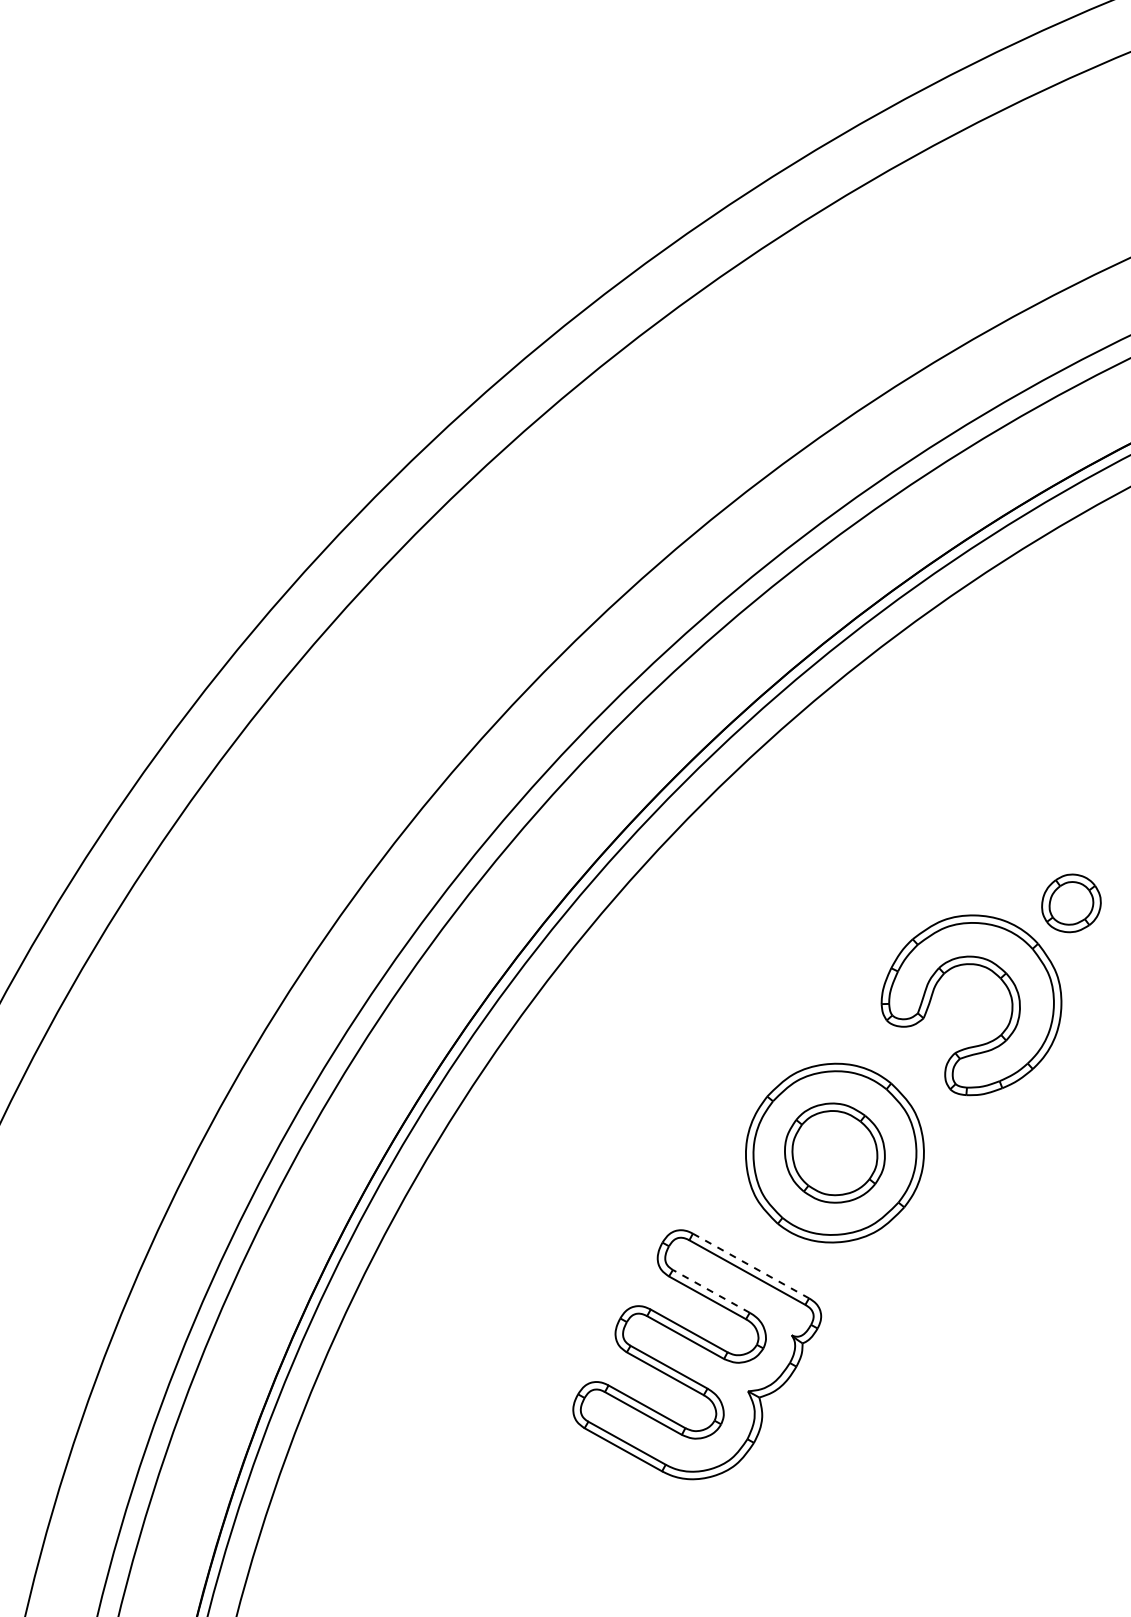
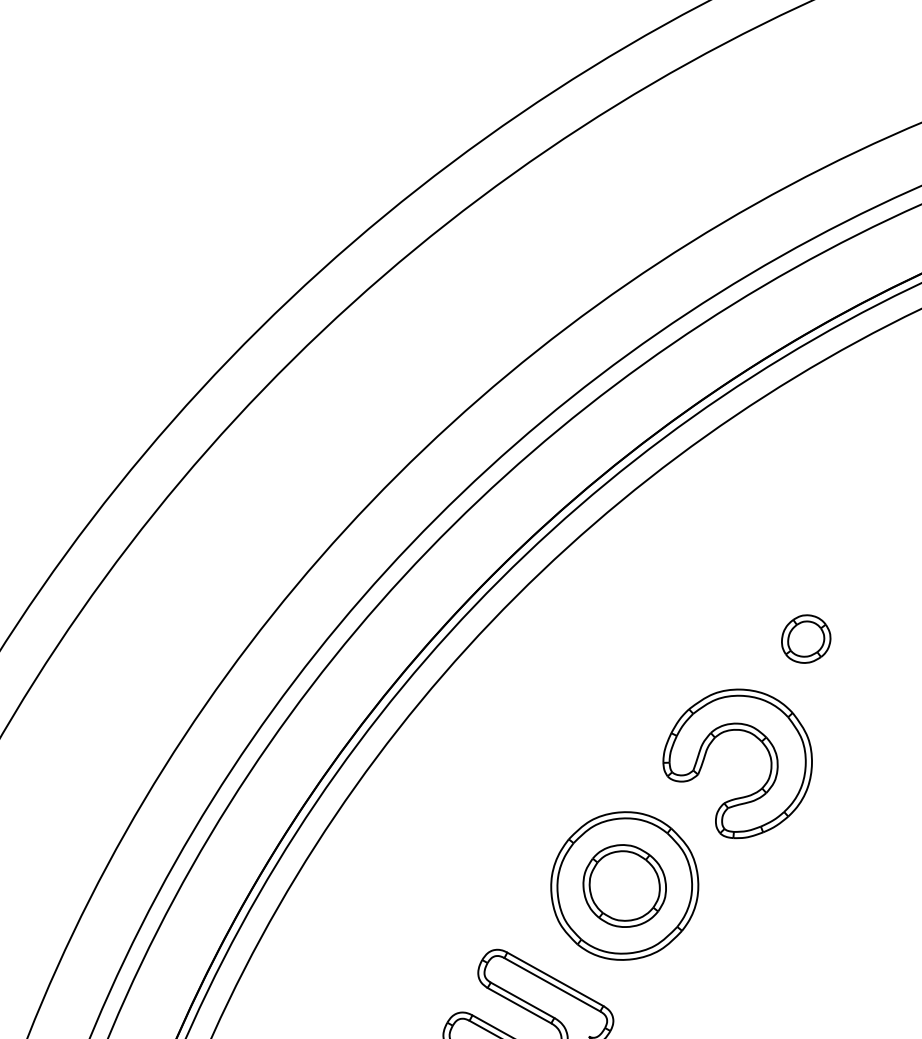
part: (1071, 903) -> (806, 639), moved
line: (751, 1266) -> (555, 979), dashed -> solid
line: (710, 1291) -> (521, 1000), dashed -> solid

